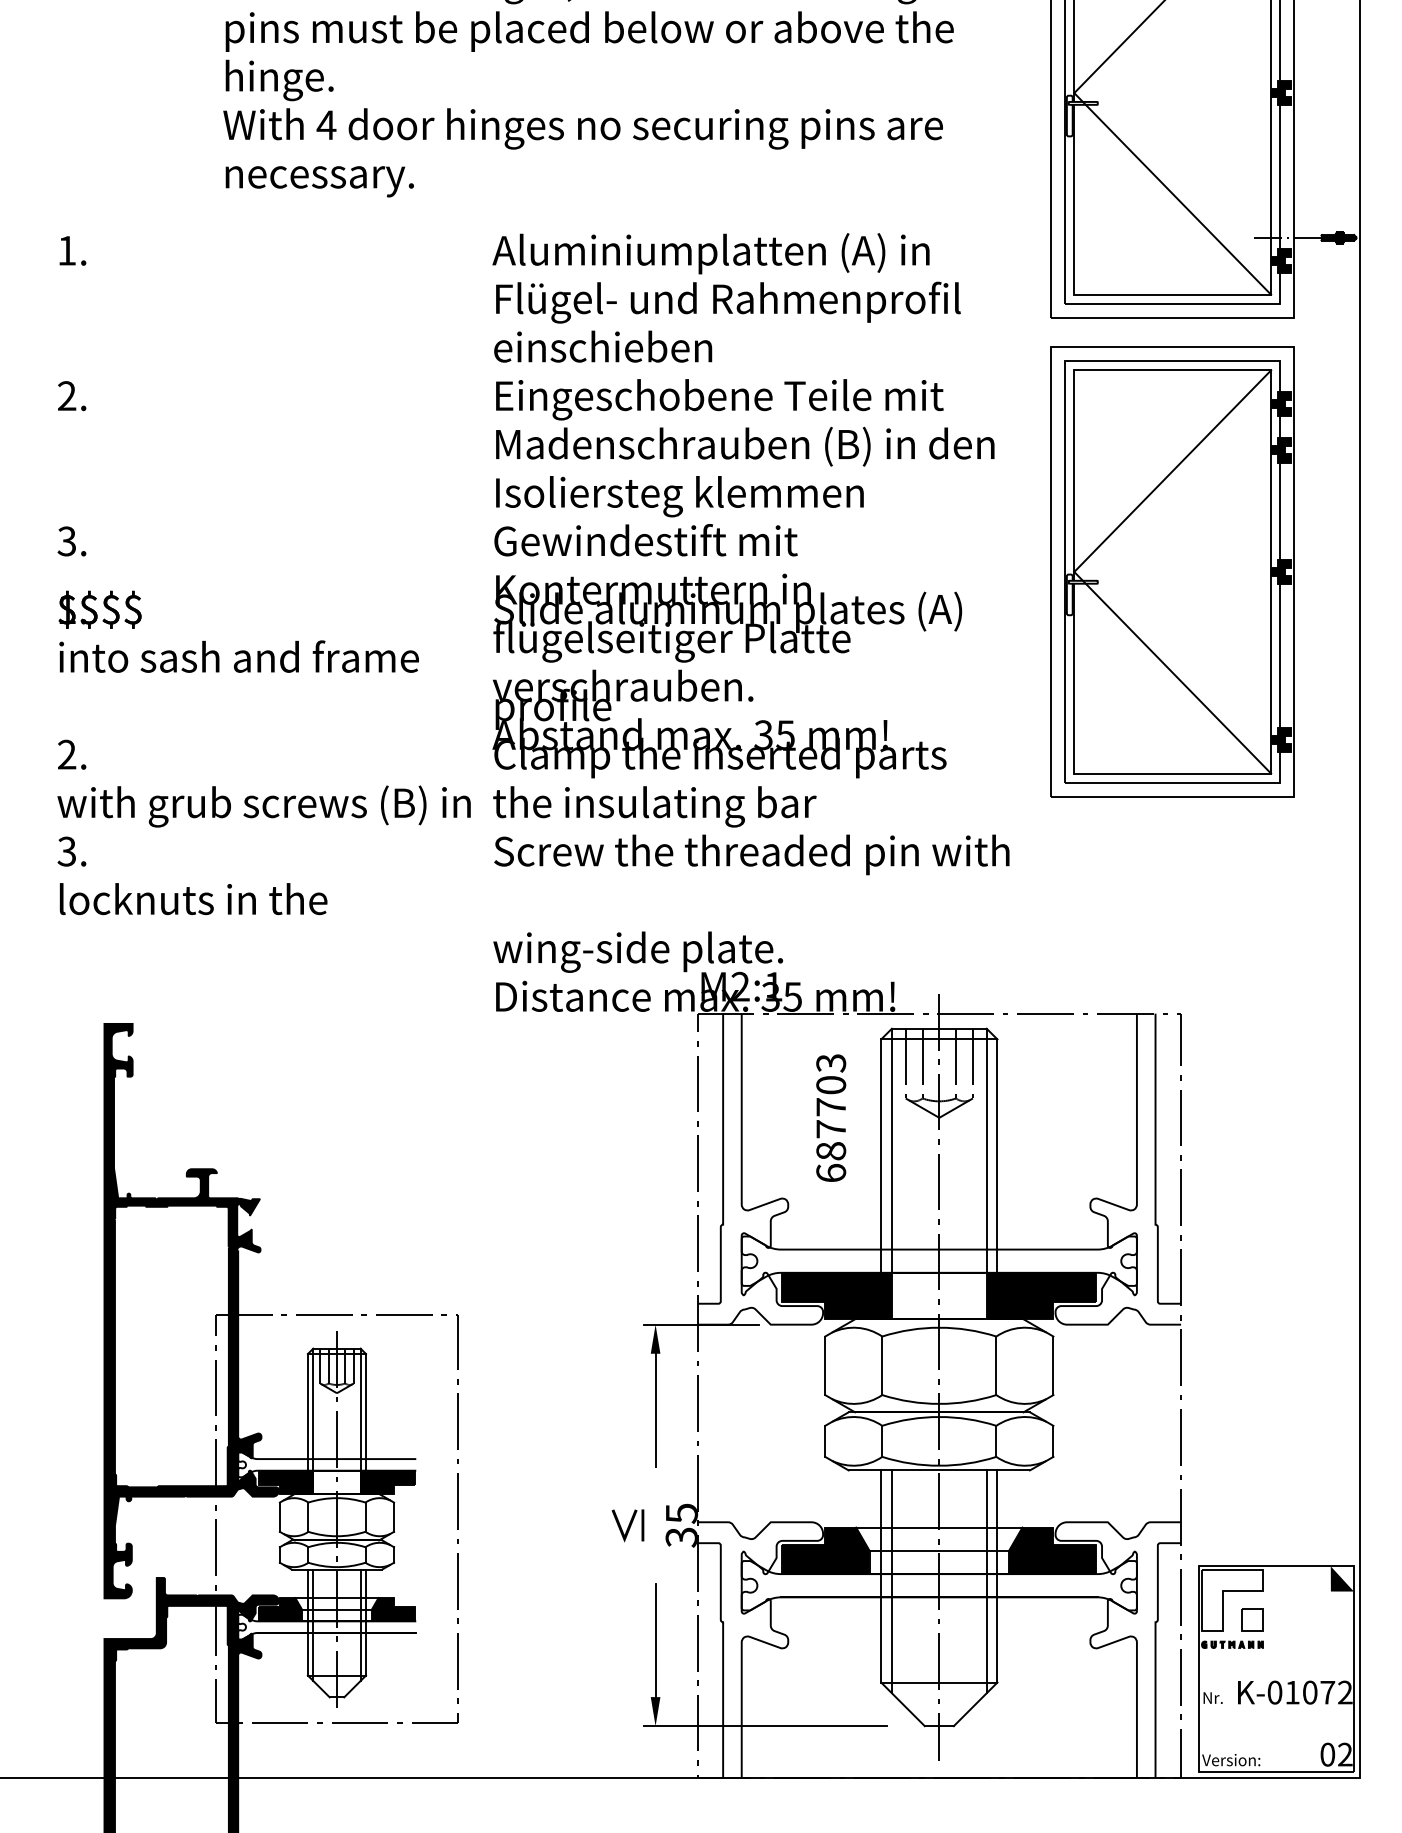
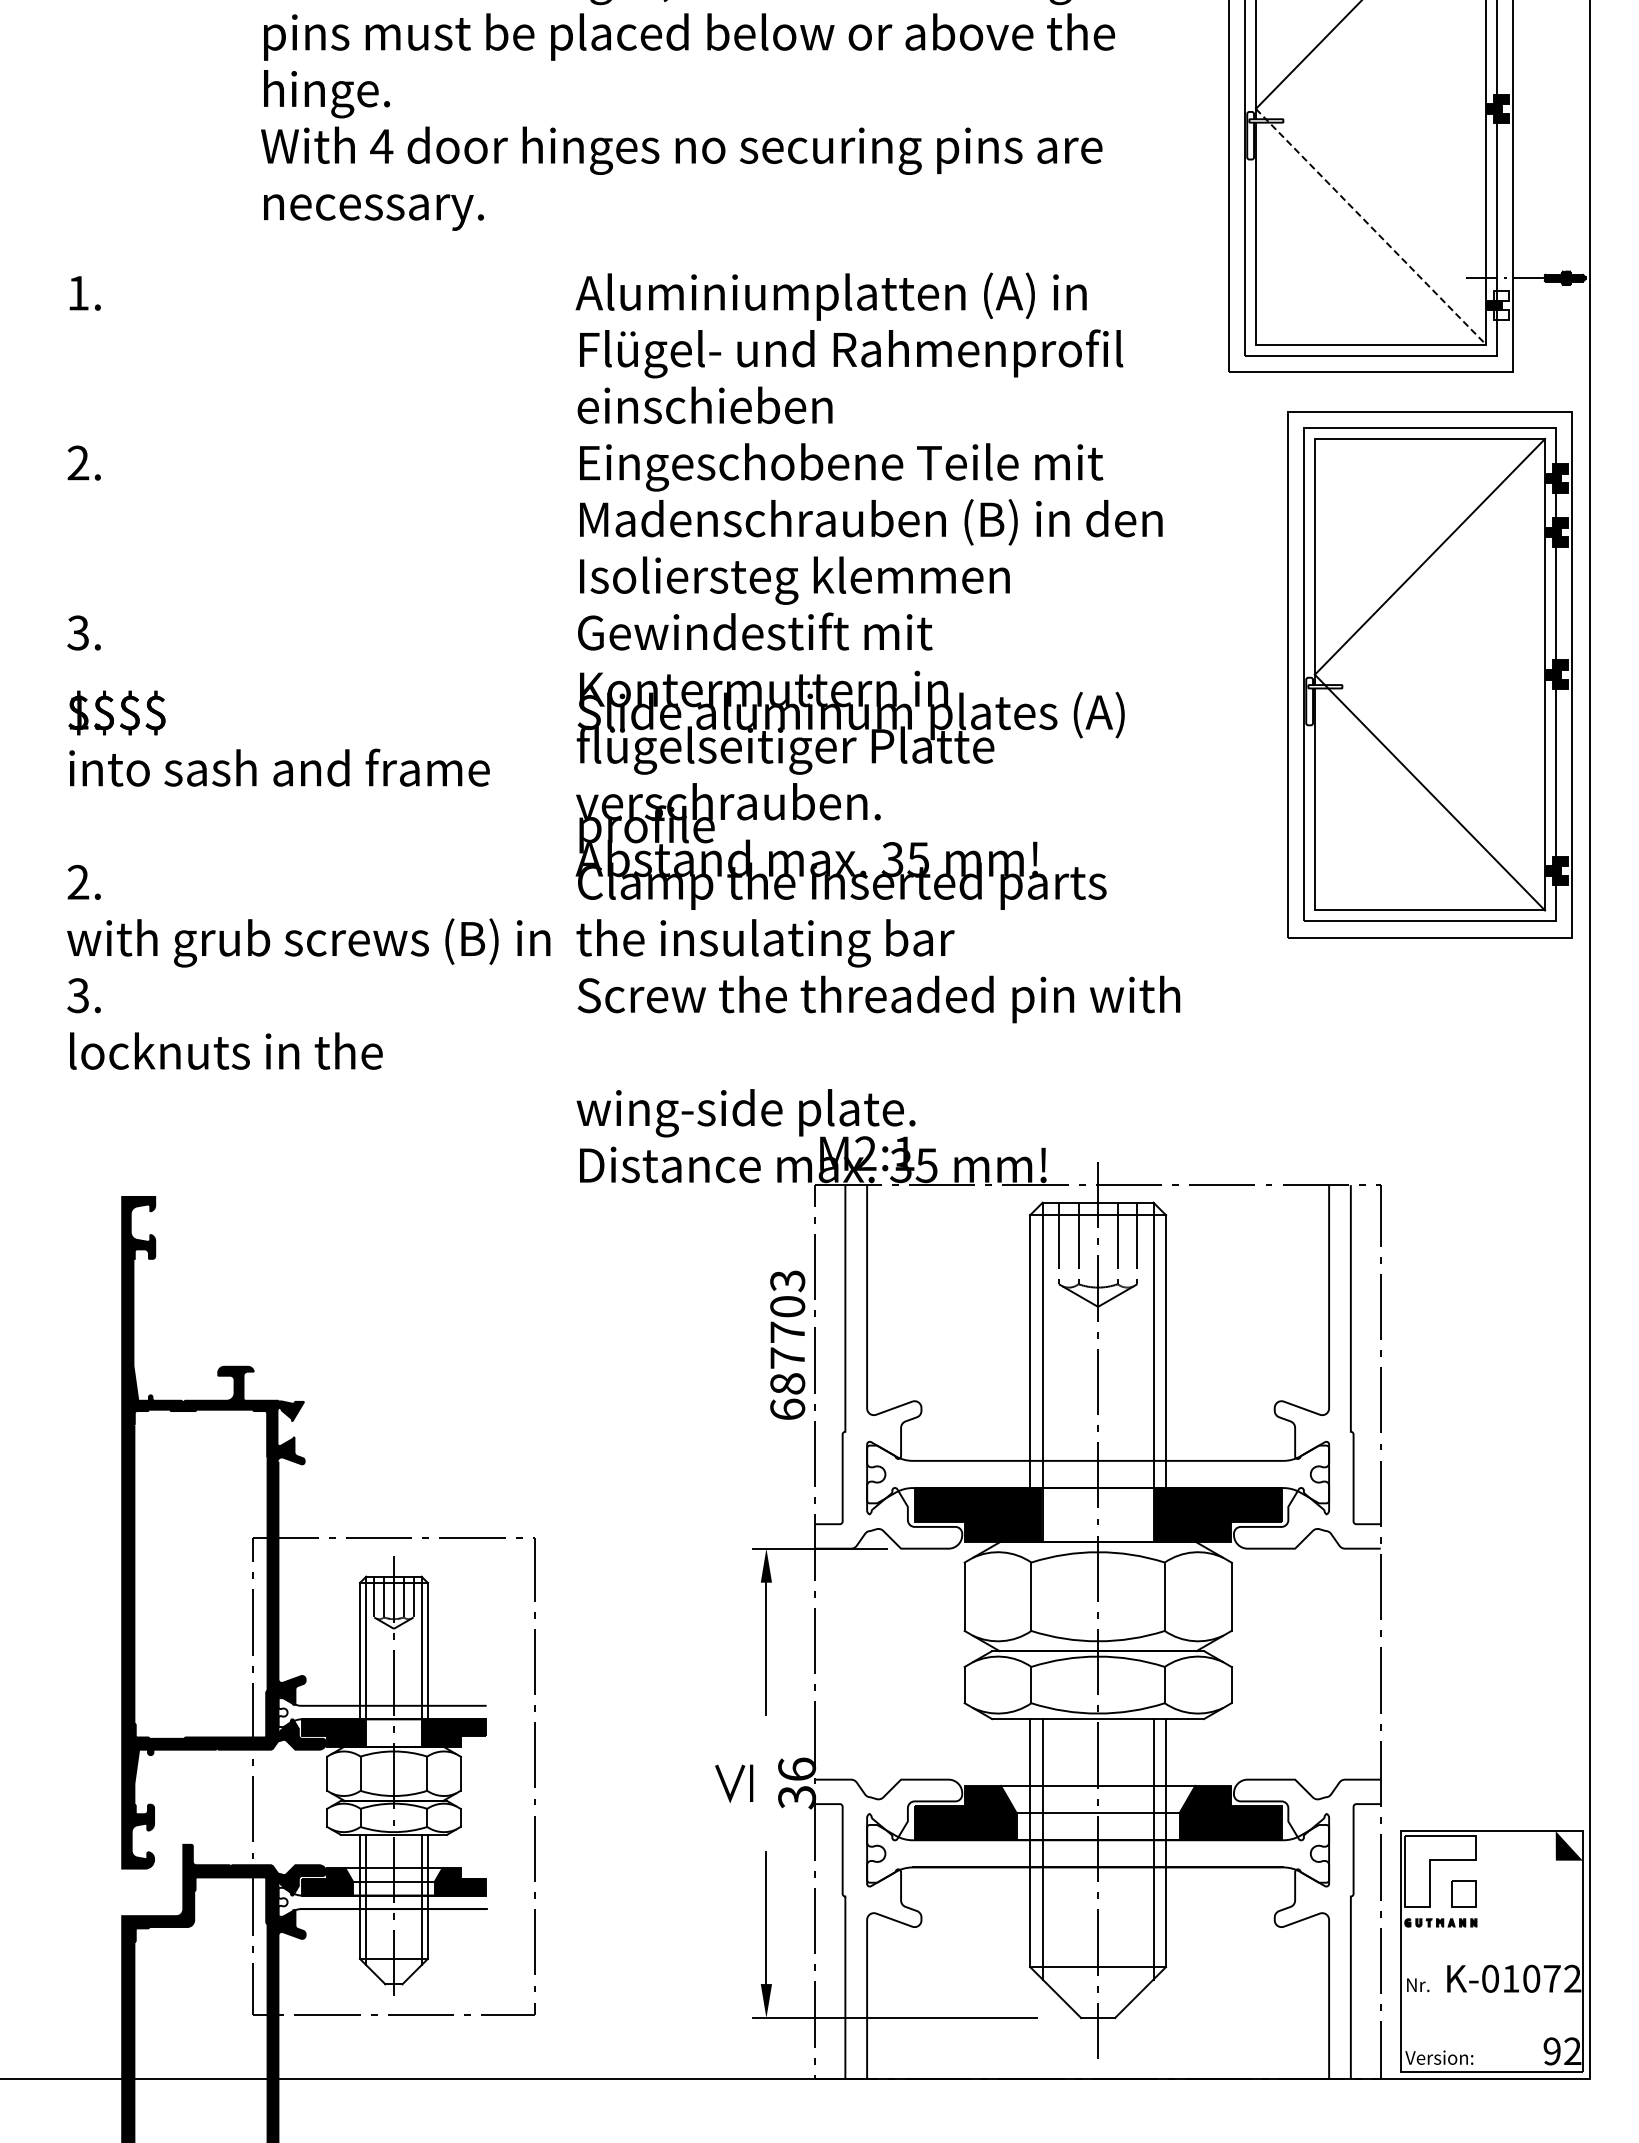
line: (1172, 193) -> (1370, 226), solid -> dashed
fill: (1284, 252) -> (1501, 295), removed
fill: (1284, 268) -> (1501, 314), removed
part: (1172, 571) -> (1429, 674), moved
text: (831, 1117) -> (787, 1344), moved
text: (682, 1513) -> (797, 1769), 35 -> 36
text: (1327, 1754) -> (1551, 2051), 02 -> 92

